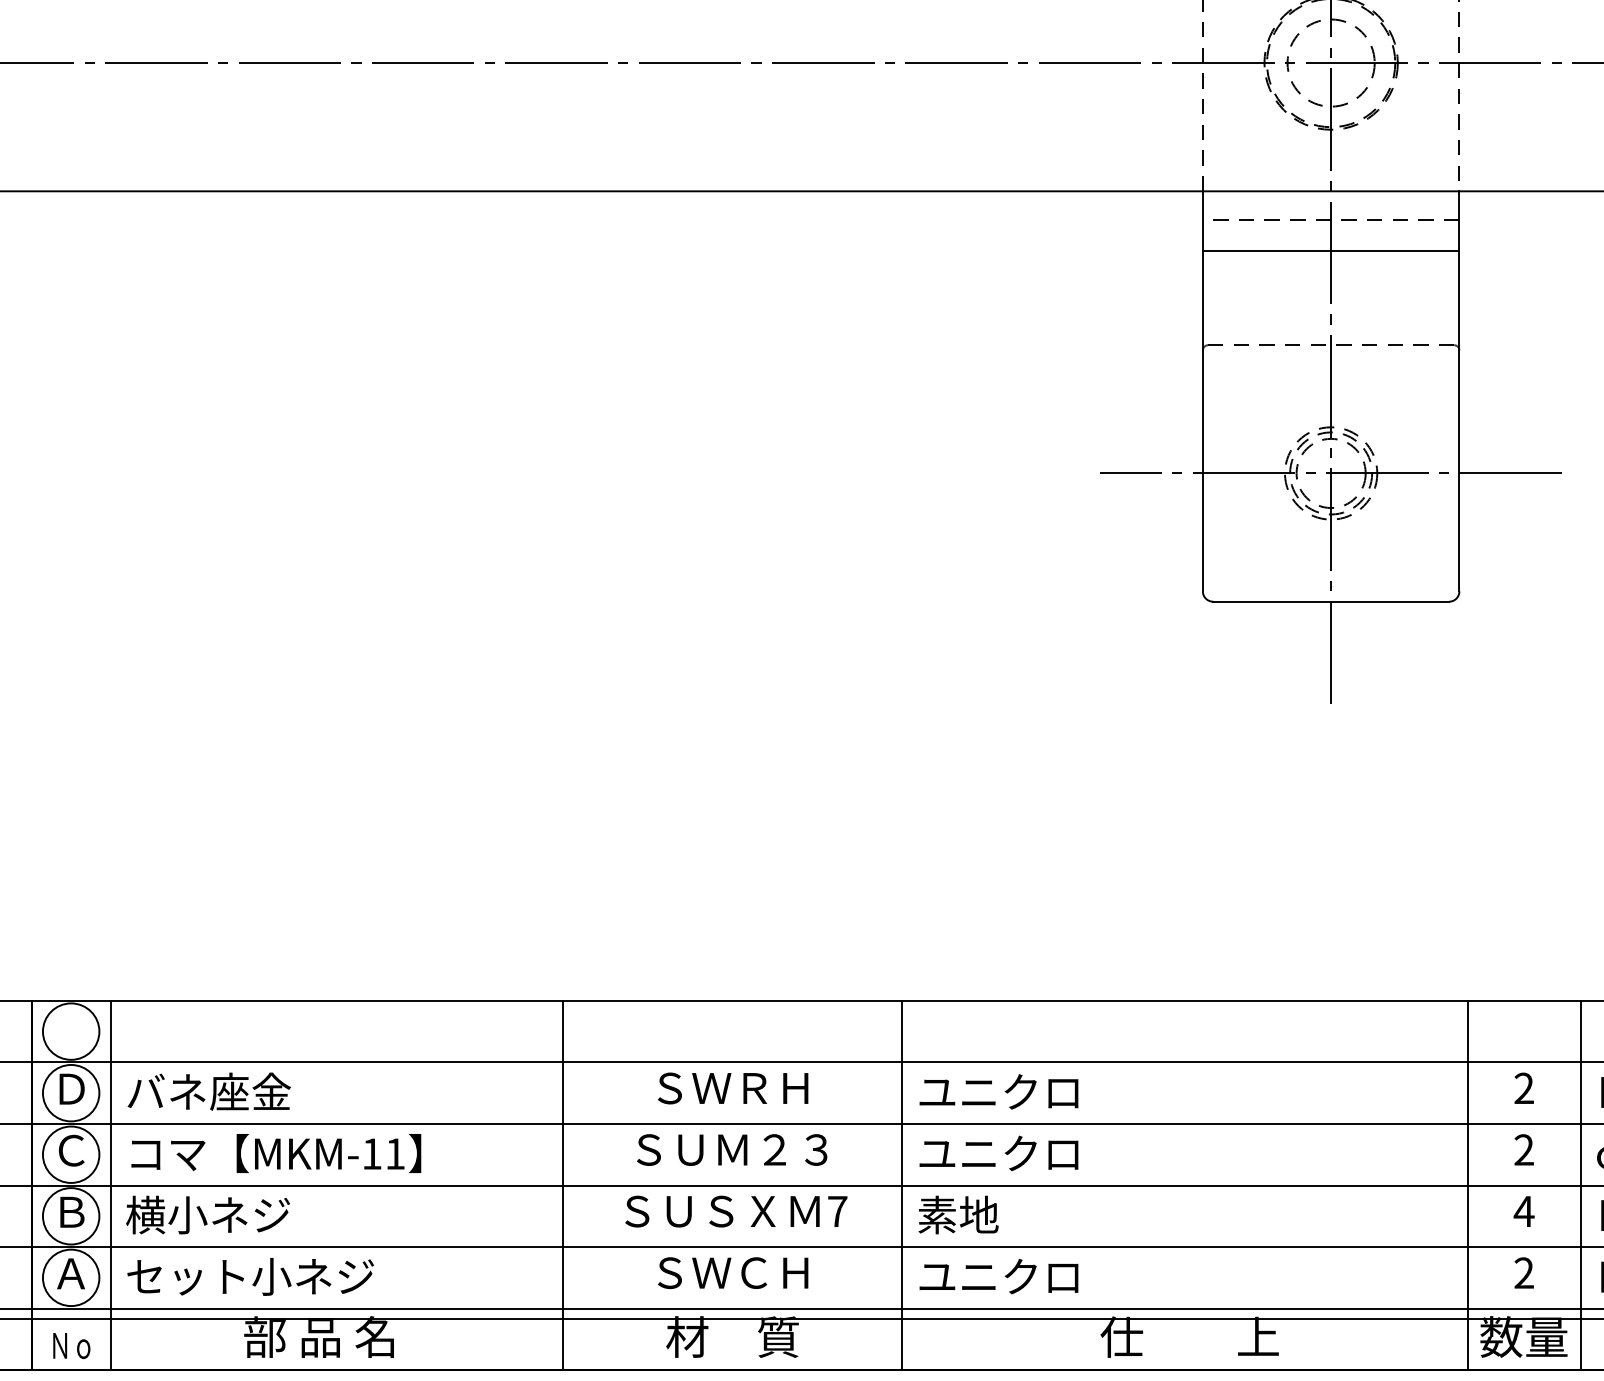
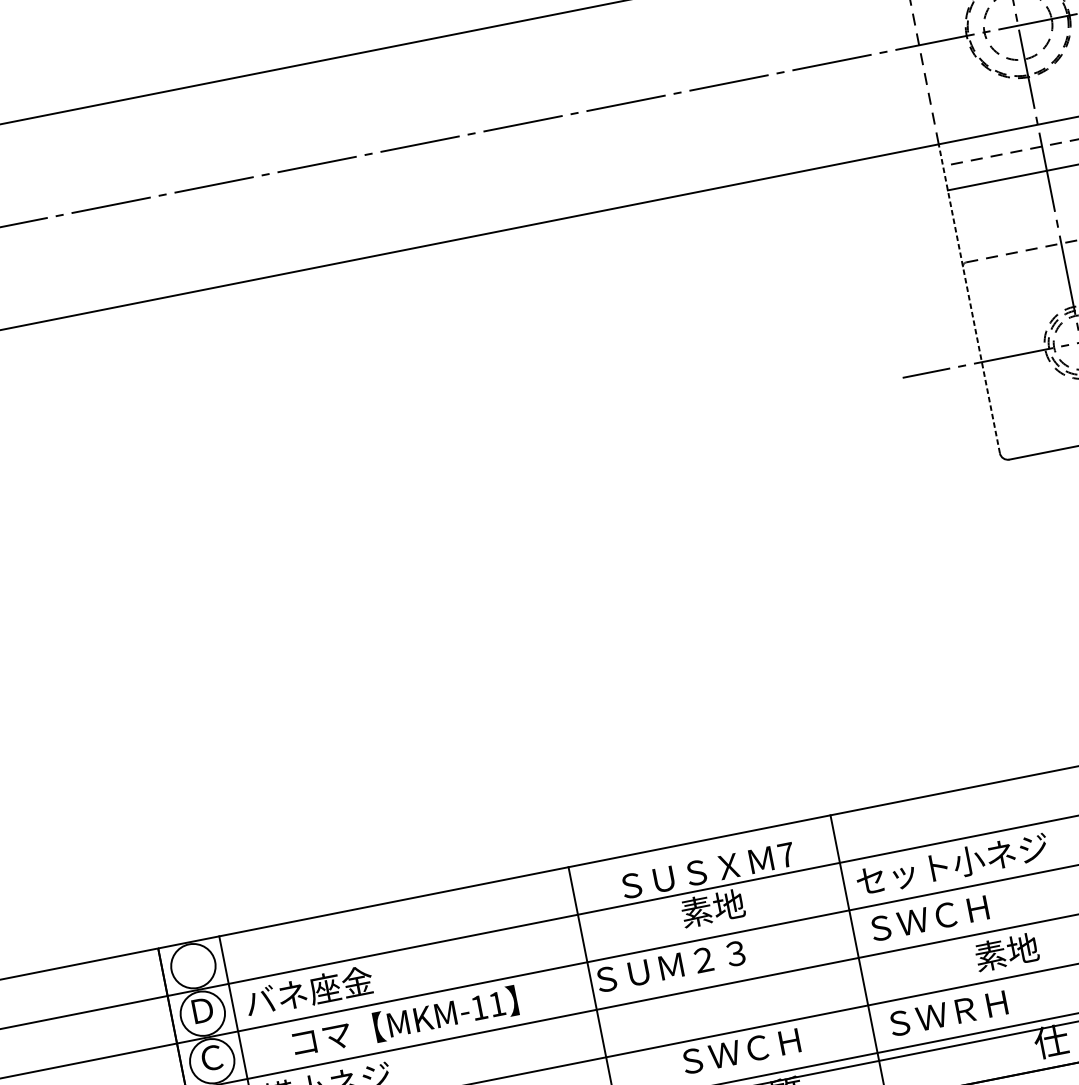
line: (1202, 390) -> (968, 298), solid -> dashed
text: (733, 1087) -> (713, 908), ＳＷＲＨ -> 素地
text: (1042, 1092) -> (952, 864), ユニクロ -> セット小ネジ
text: (732, 1149) -> (671, 966), moved
text: (276, 1153) -> (405, 1022), moved
text: (998, 1153) -> (928, 918), ユニクロ -> ＳＷＣＨ
text: (736, 1211) -> (708, 870), moved
text: (958, 1214) -> (1006, 951), moved
text: (998, 1276) -> (946, 1013), ユニクロ -> ＳＷＲＨ

